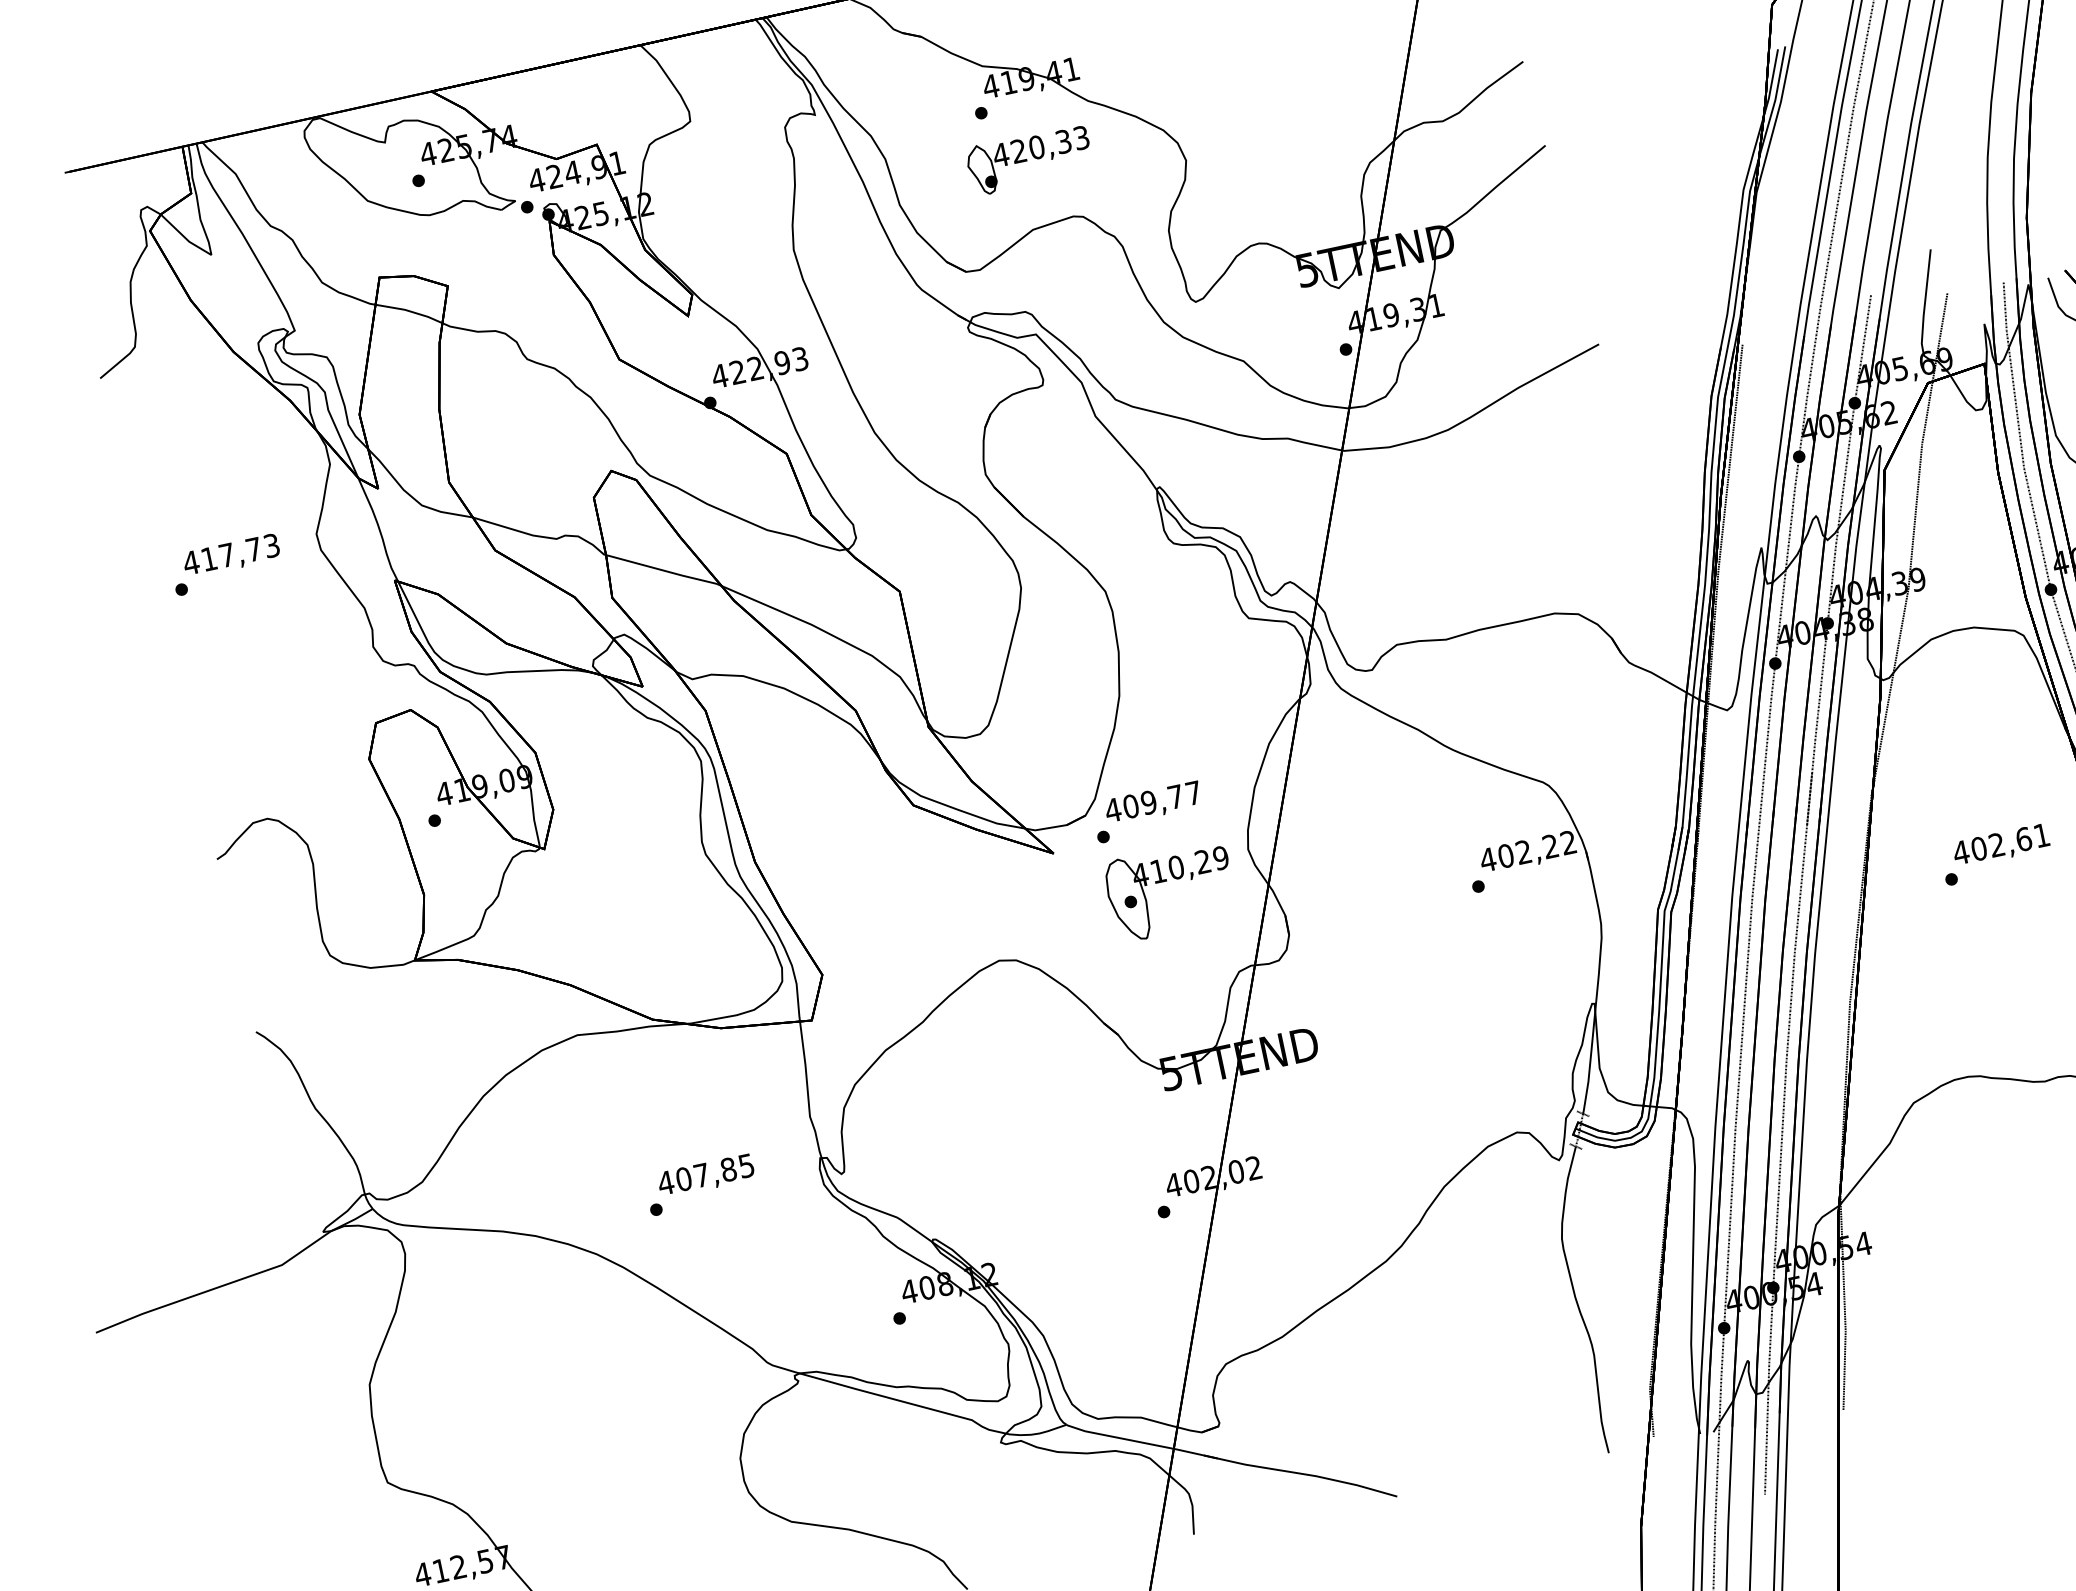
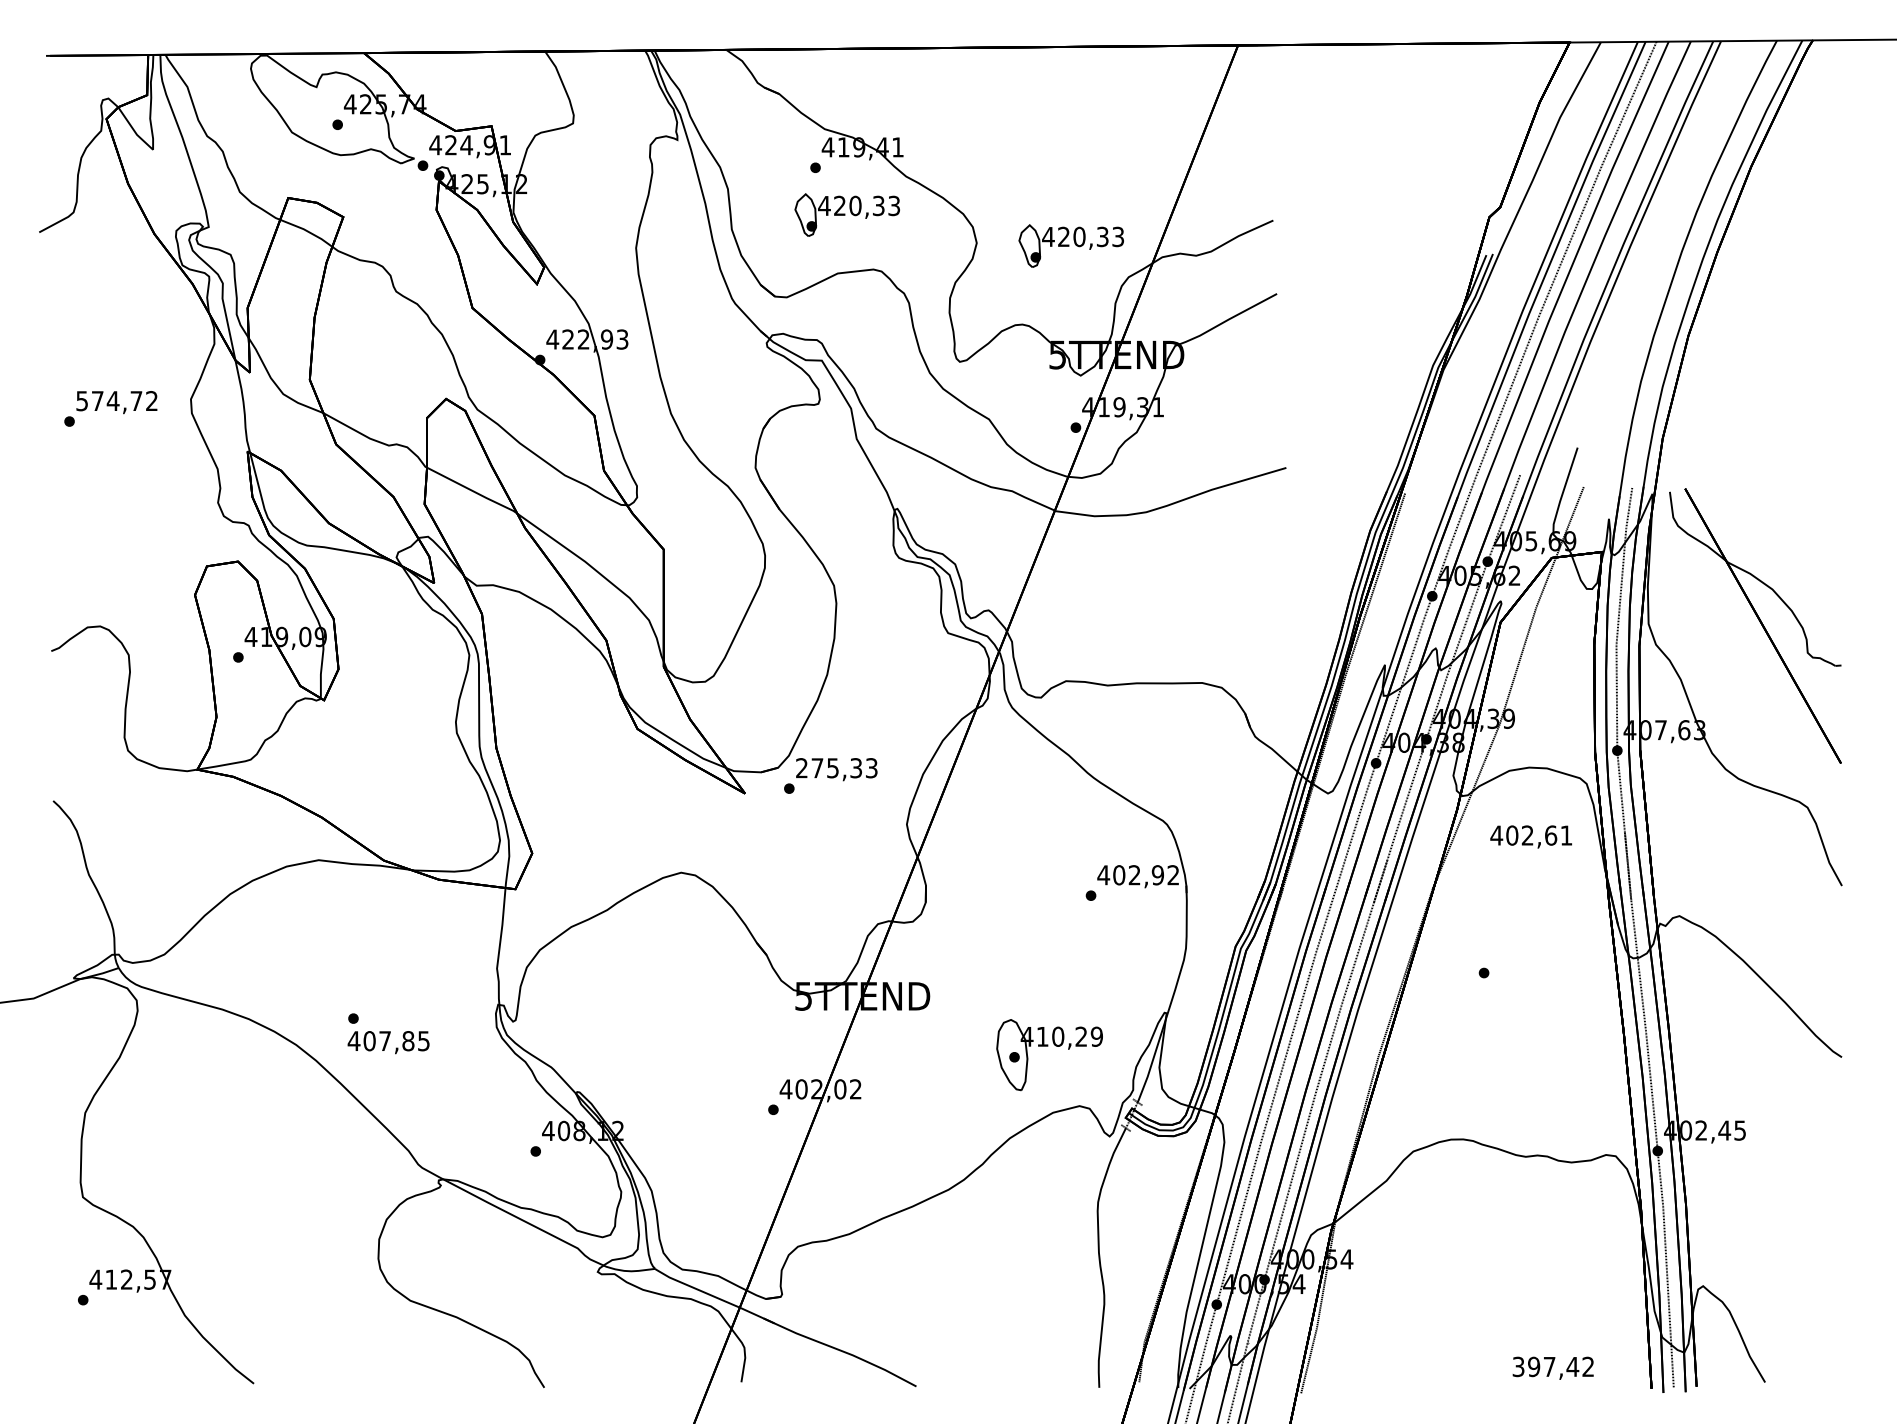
part: (1295, 140) -> (1070, 245), added
text: (231, 554) -> (116, 401), 417,73 -> 574,72
text: (1153, 802) -> (836, 768), 409,77 -> 275,33
text: (2000, 845) -> (1530, 836), moved
text: (1550, 846) -> (1157, 875), 402,22 -> 402,92
part: (1167, 881) -> (1048, 1046), moved
text: (706, 1176) -> (388, 1042), moved

